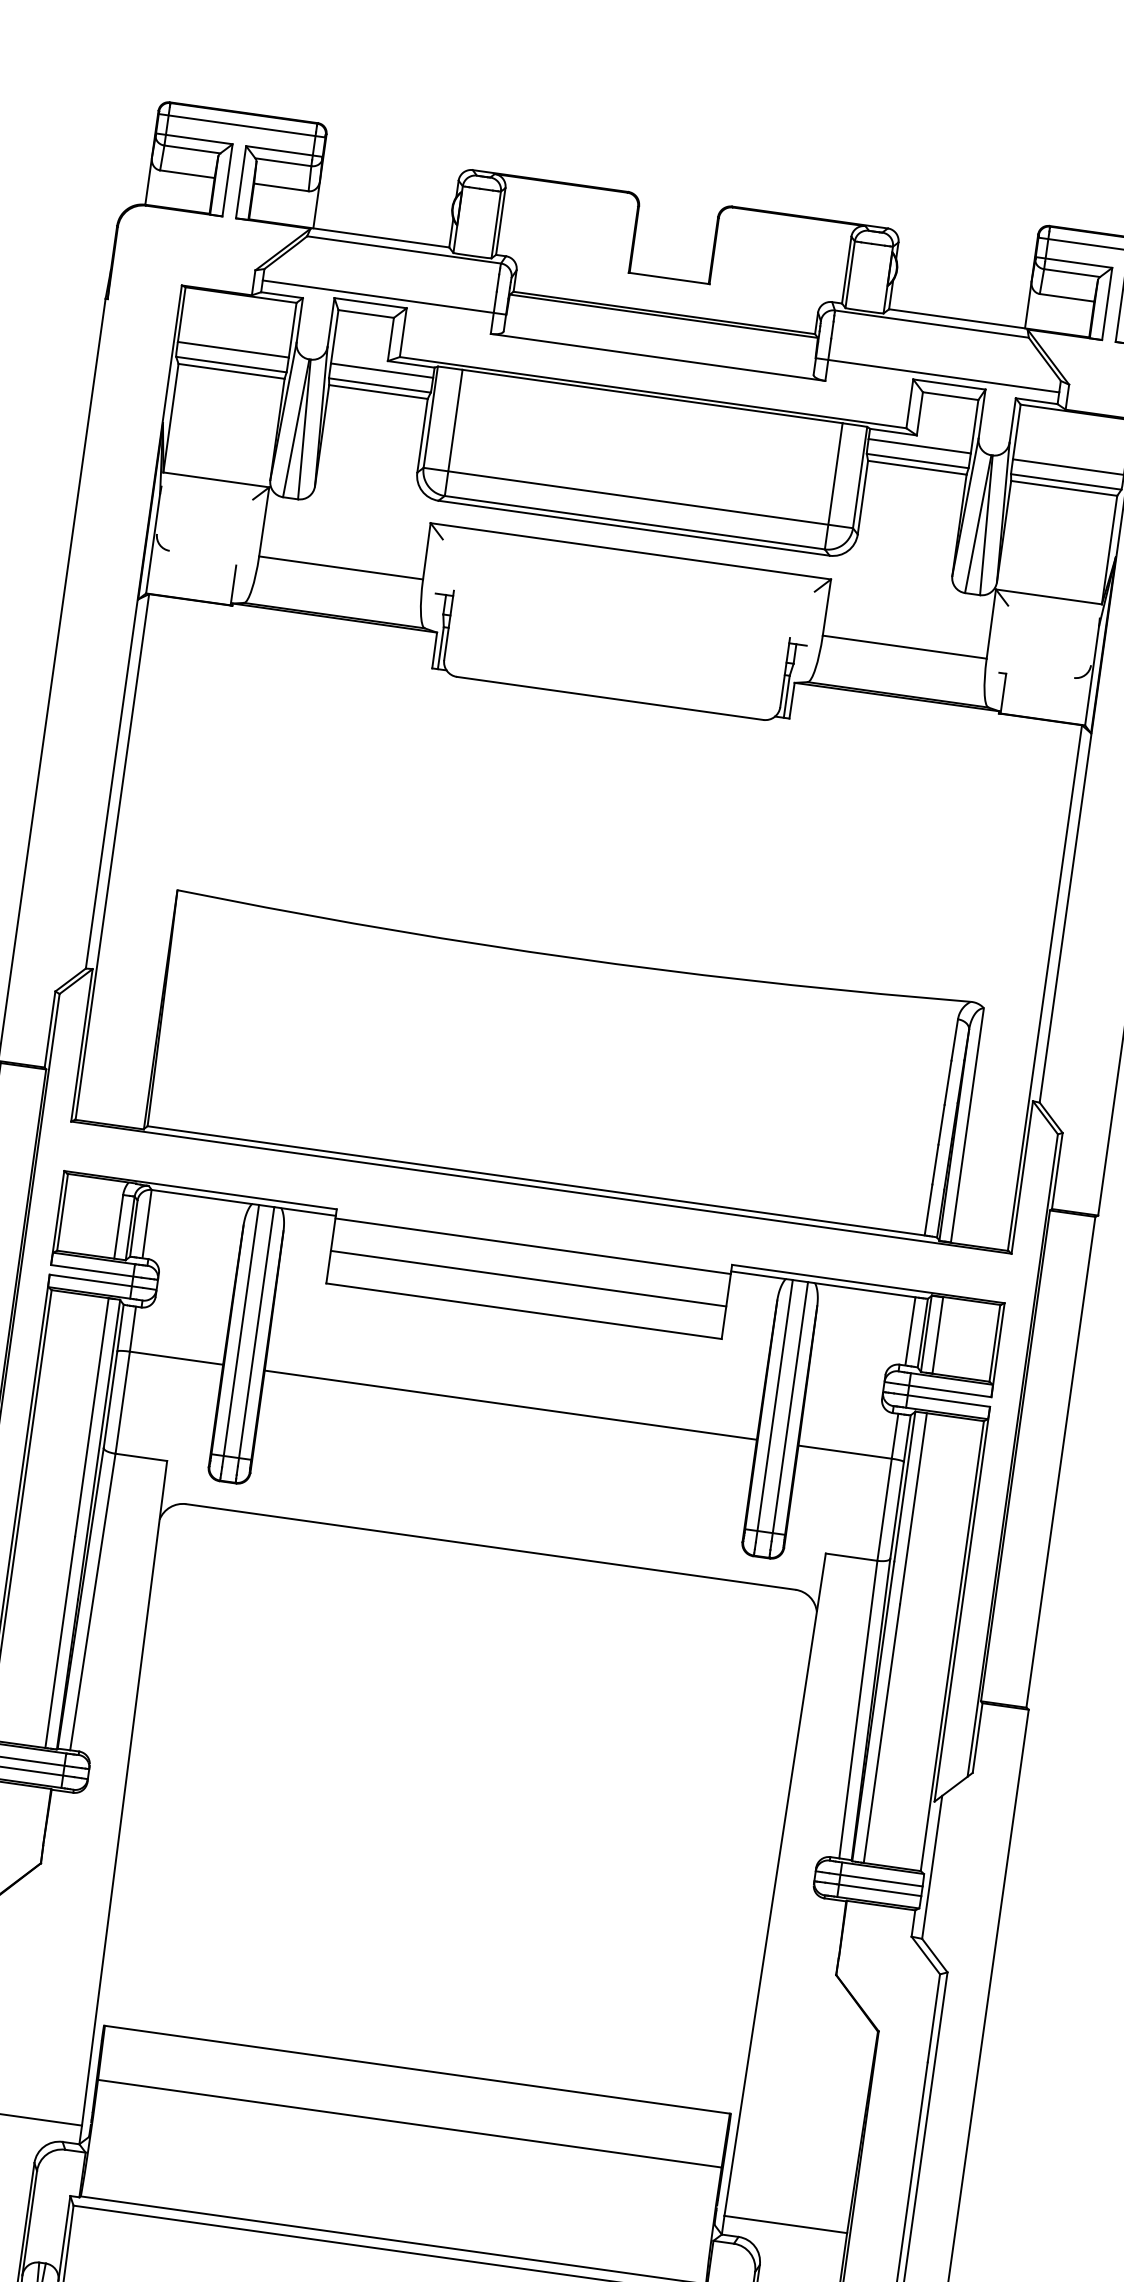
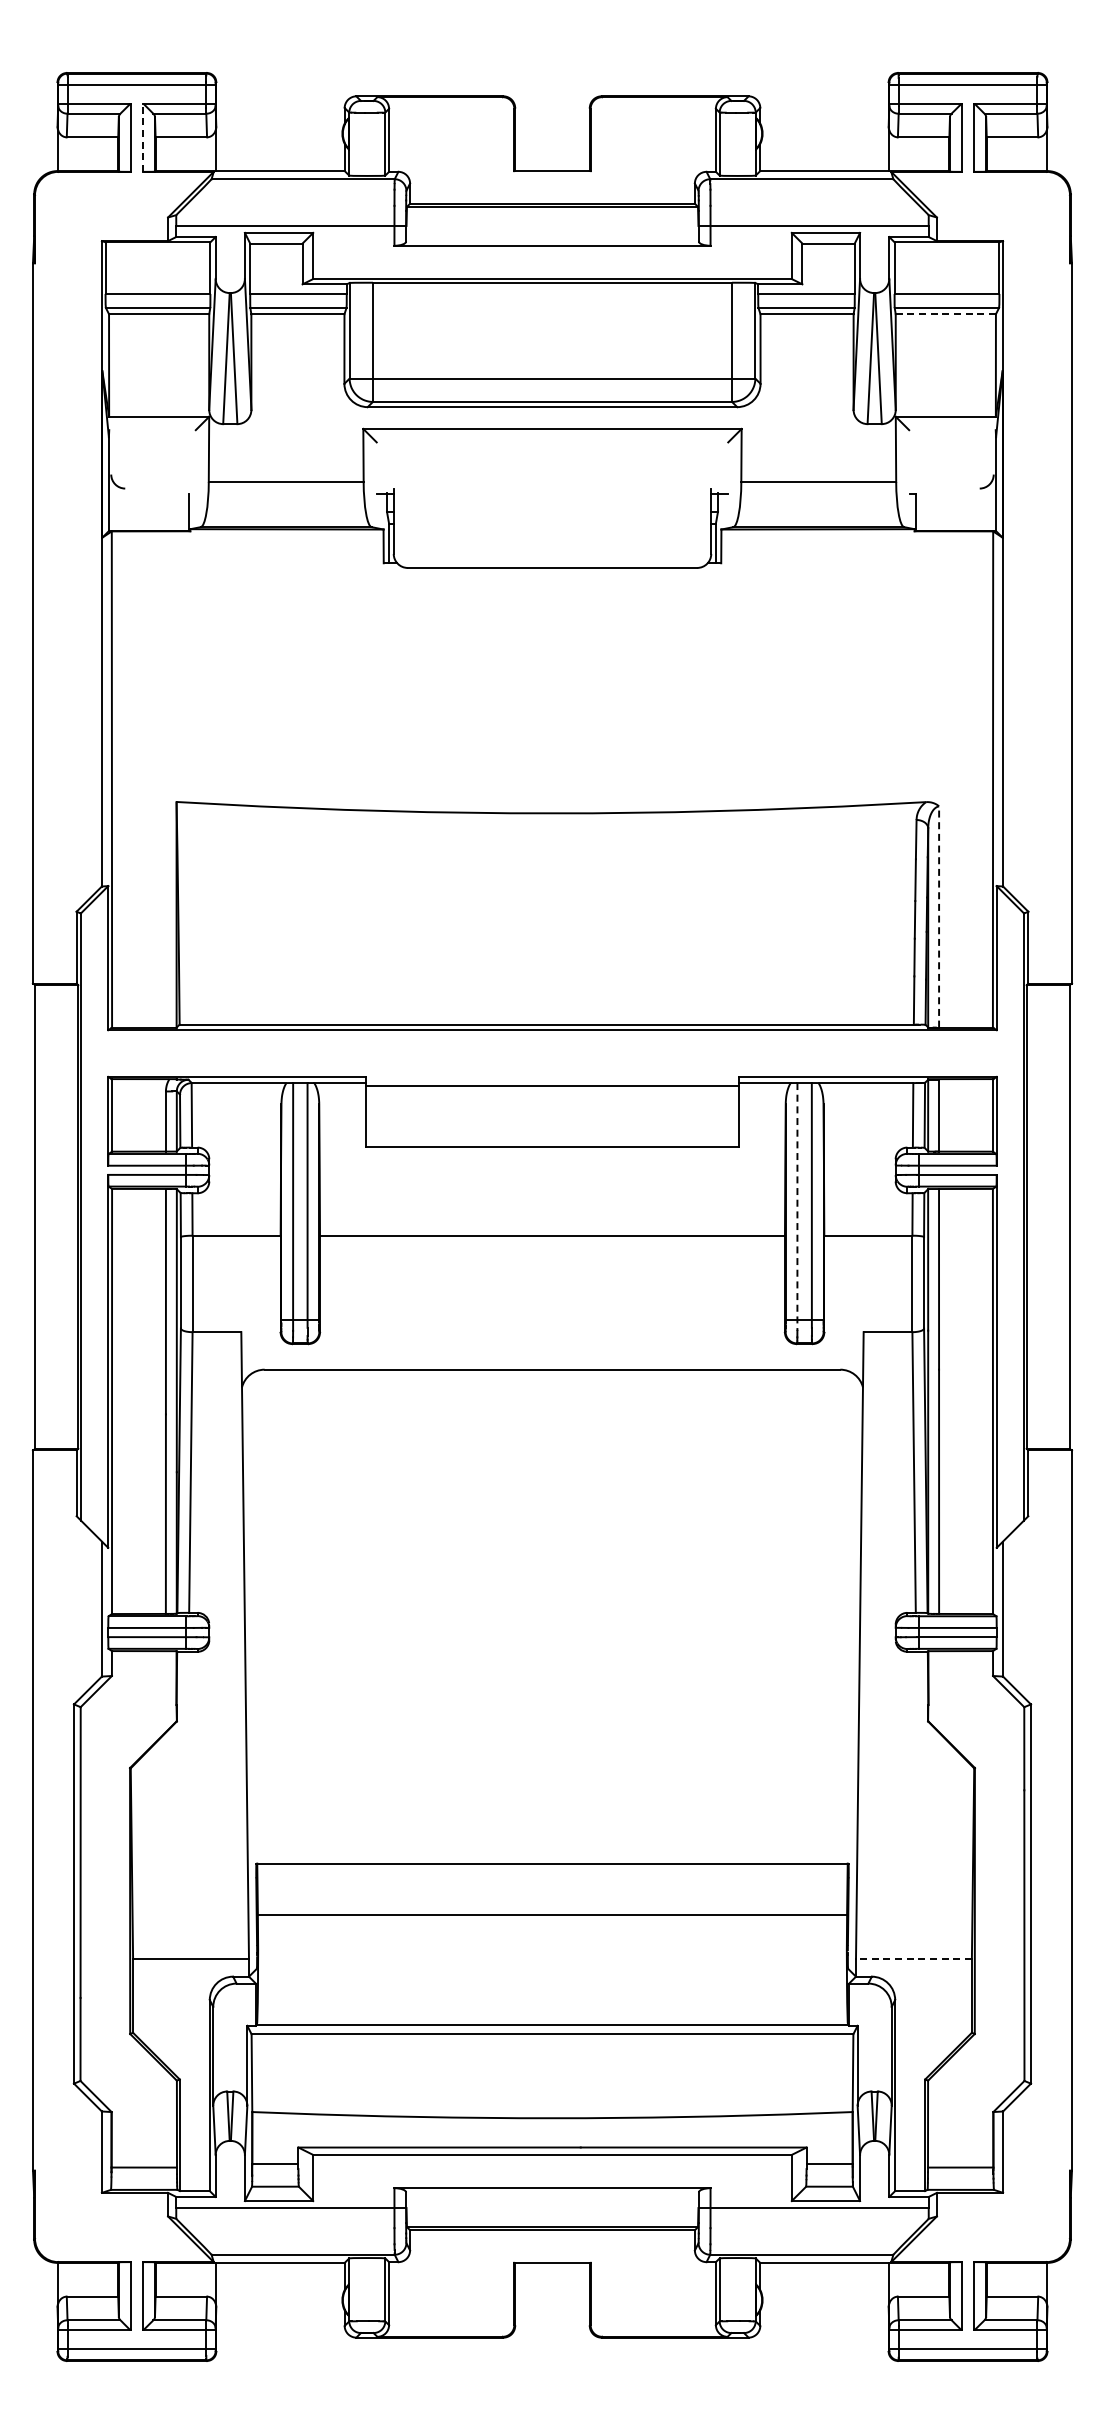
line: (241, 181) -> (143, 137), solid -> dashed
line: (1063, 488) -> (945, 314), solid -> dashed
line: (967, 1124) -> (939, 916), solid -> dashed
line: (528, 1279) -> (552, 1116), removed
line: (774, 1410) -> (797, 1206), solid -> dashed
line: (785, 2224) -> (913, 1959), solid -> dashed

